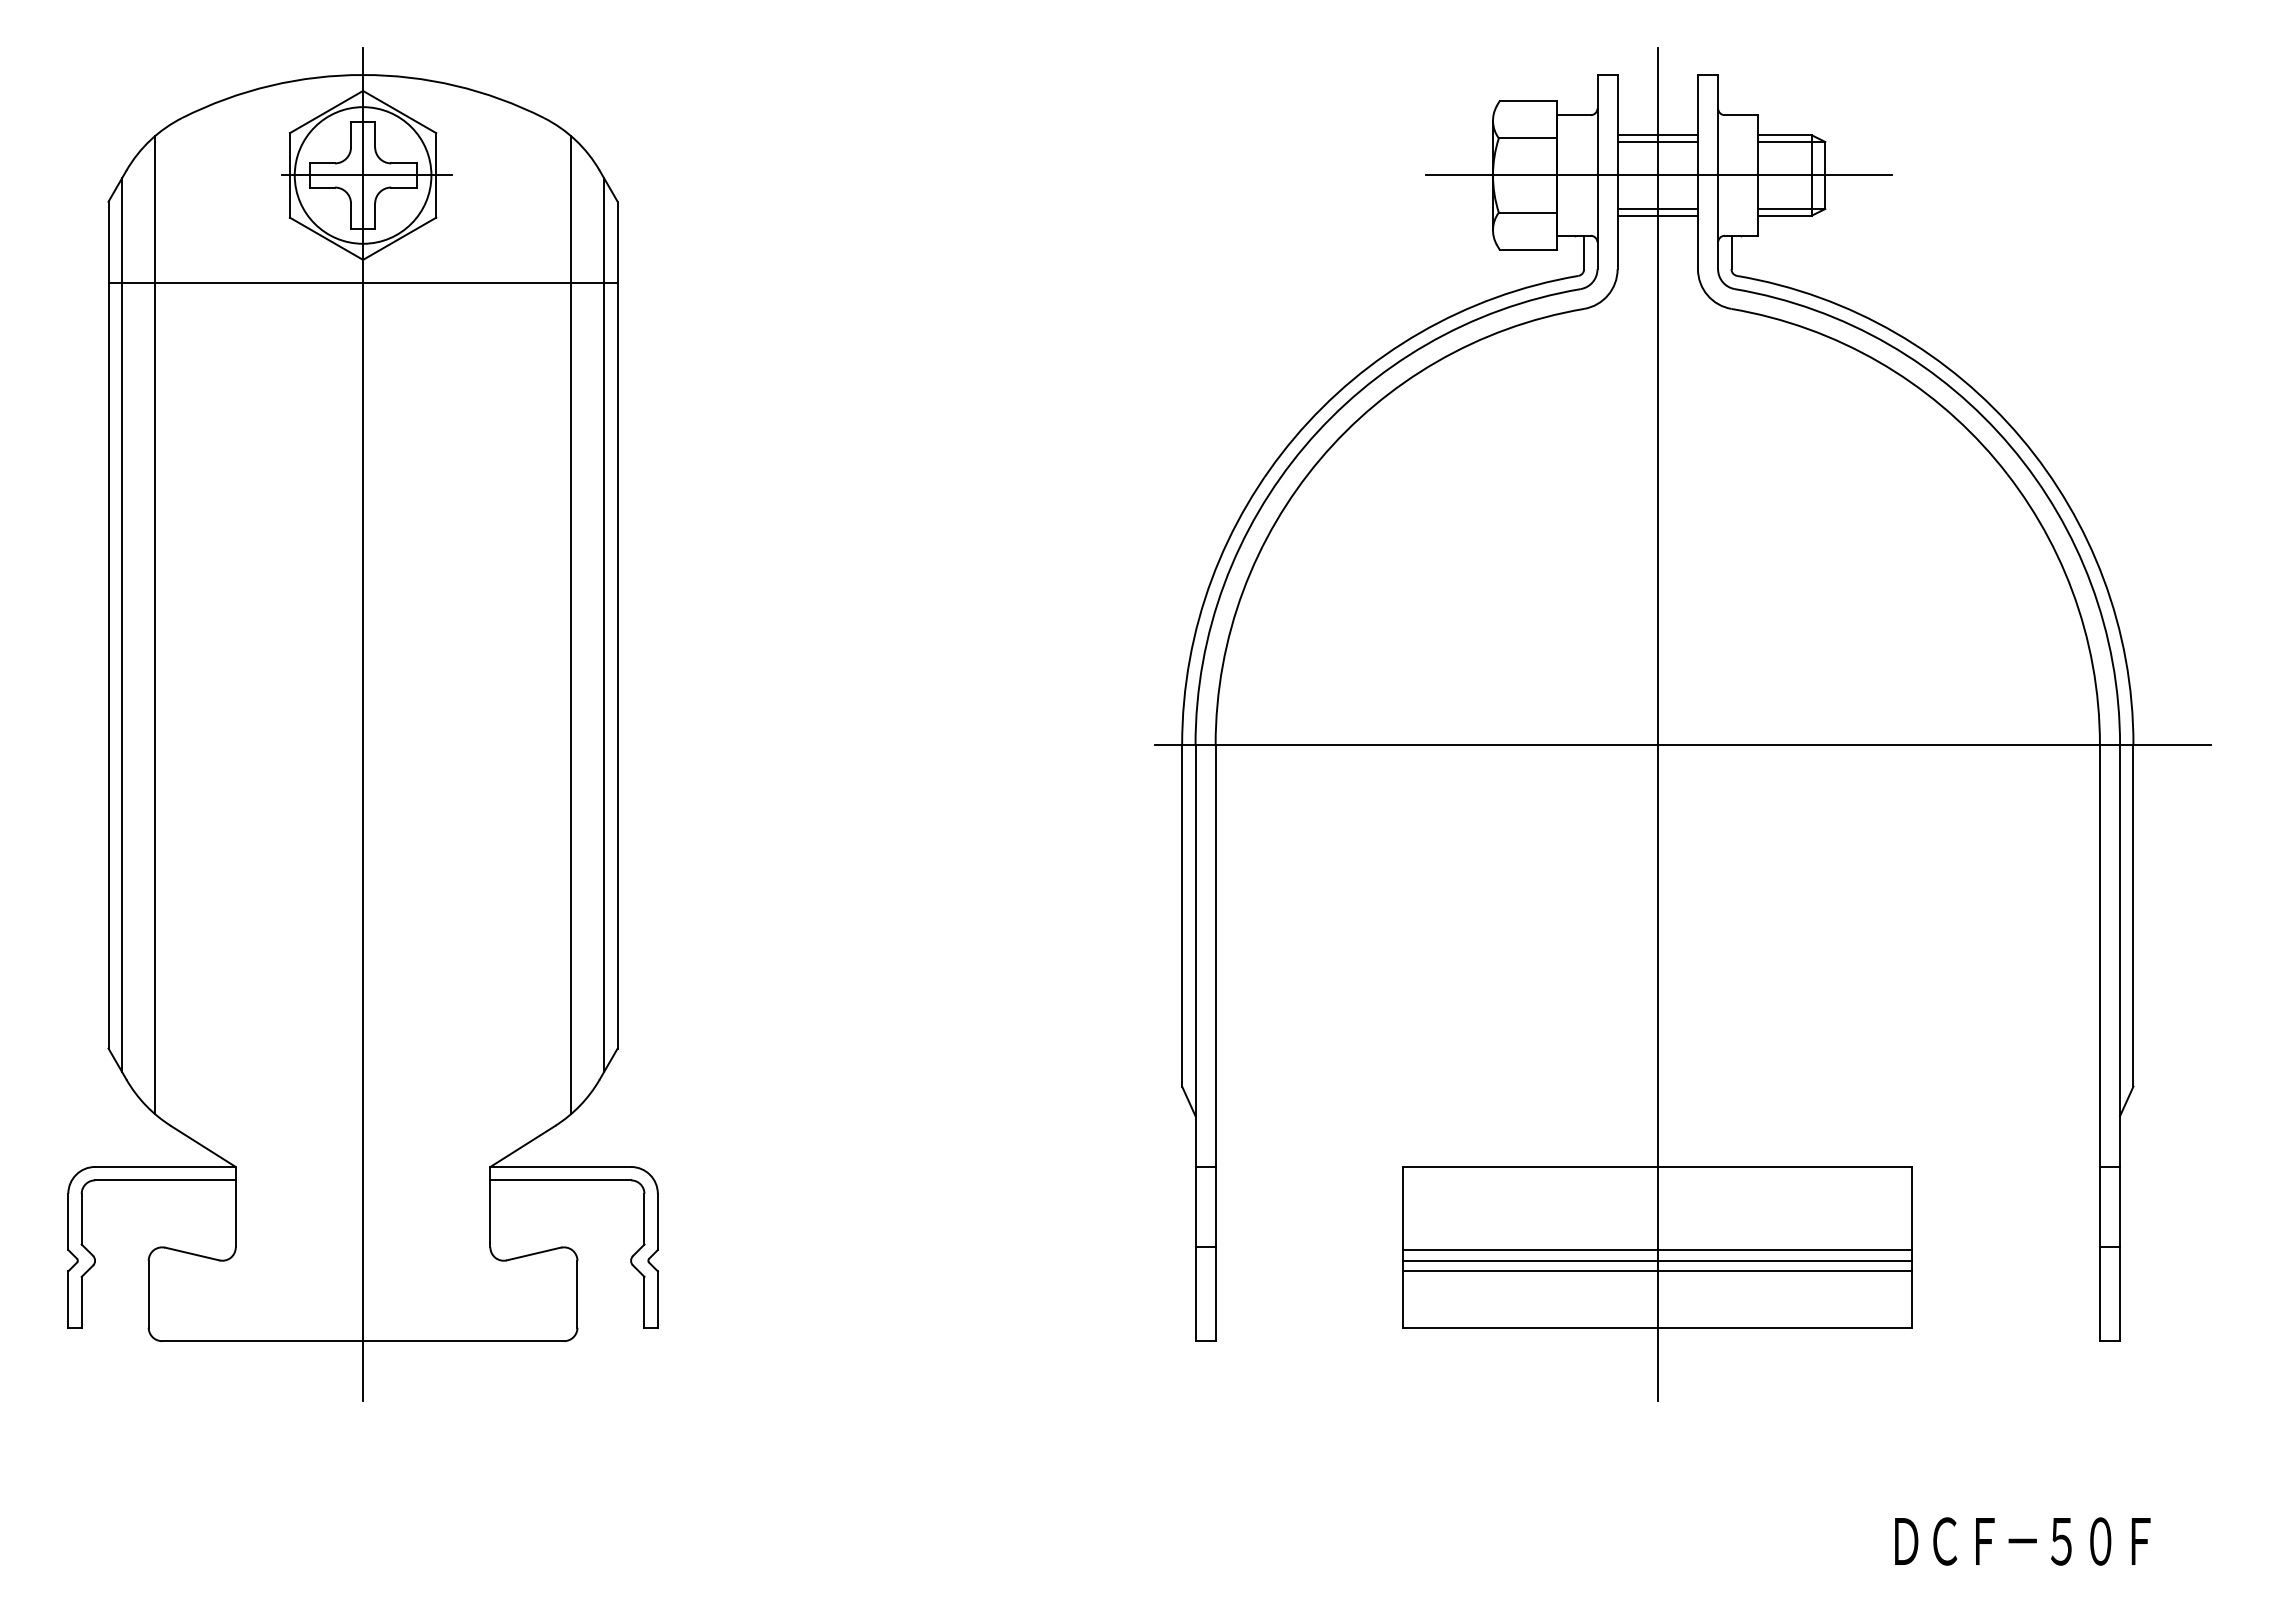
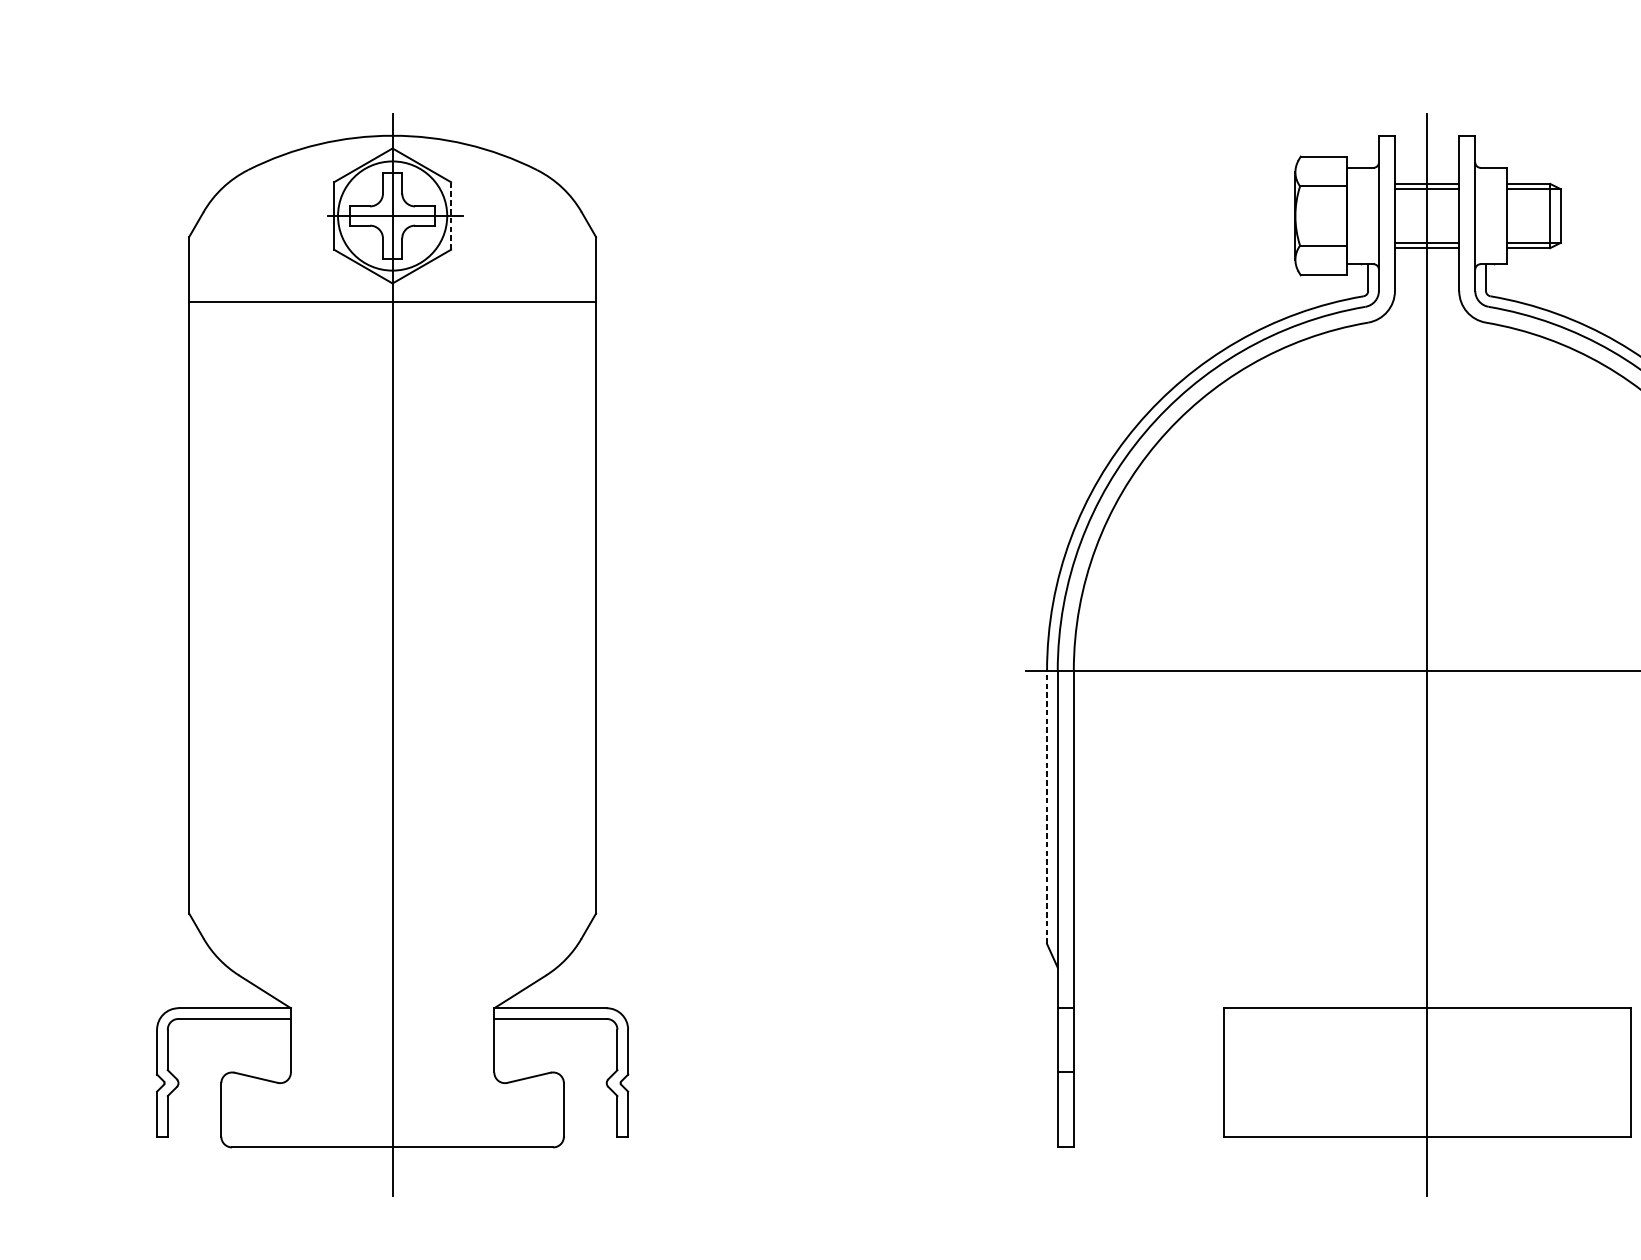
line: (436, 174) -> (451, 215), solid -> dashed
line: (1659, 175) -> (1428, 216), removed
line: (121, 624) -> (199, 574), removed
line: (155, 624) -> (226, 574), removed
line: (570, 624) -> (558, 574), removed
line: (604, 624) -> (585, 574), removed
line: (1182, 915) -> (1047, 807), solid -> dashed
line: (1657, 1250) -> (1426, 1074), removed
line: (1657, 1260) -> (1426, 1082), removed
line: (1657, 1271) -> (1426, 1091), removed

